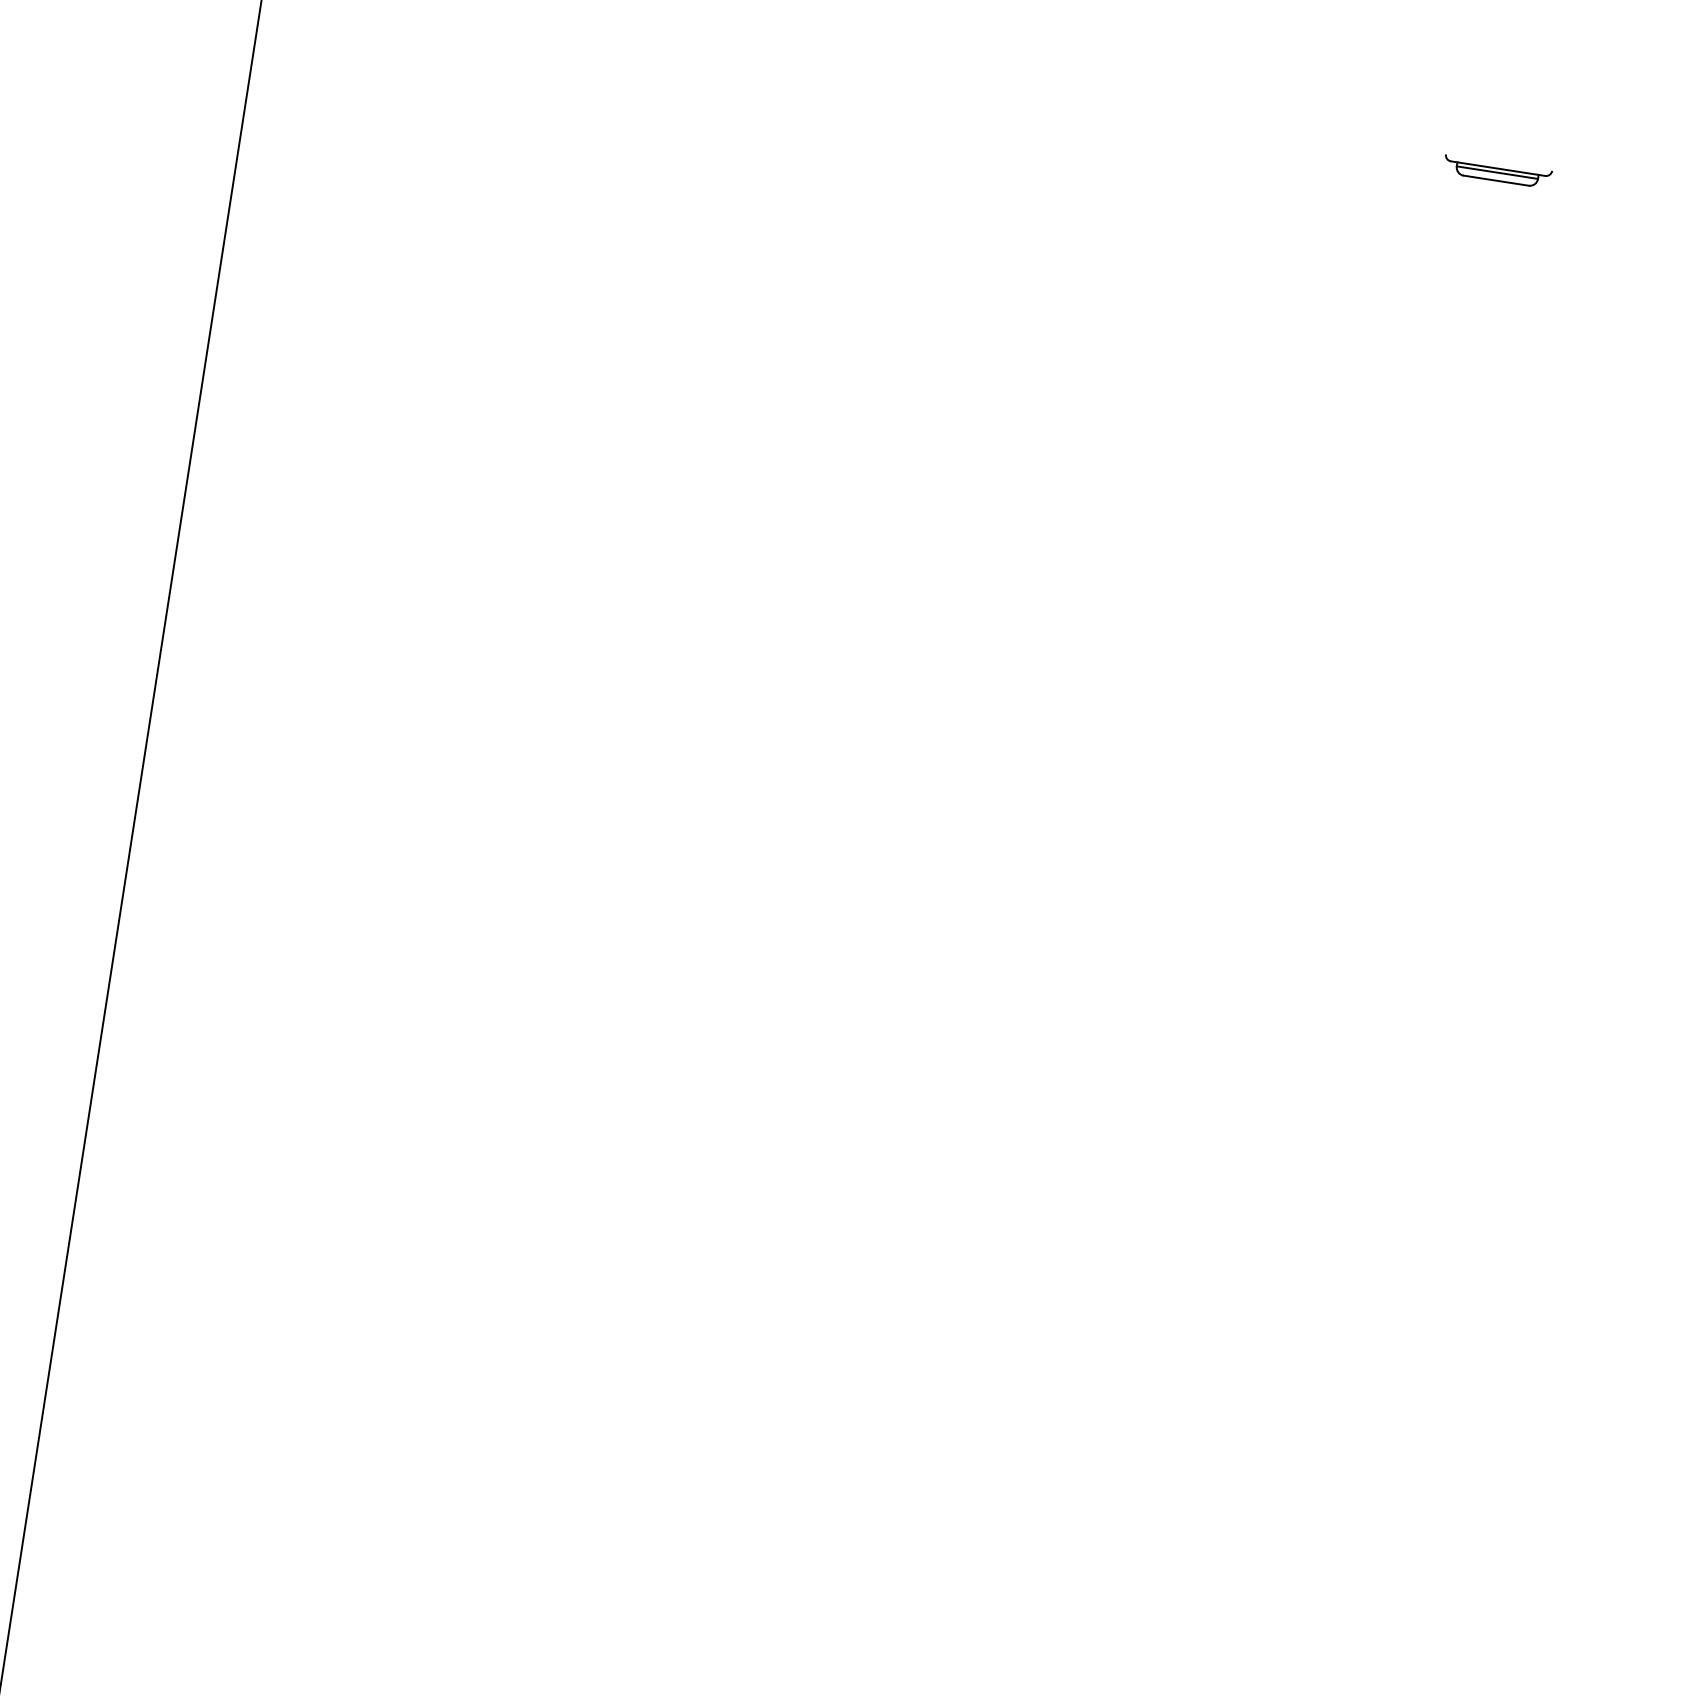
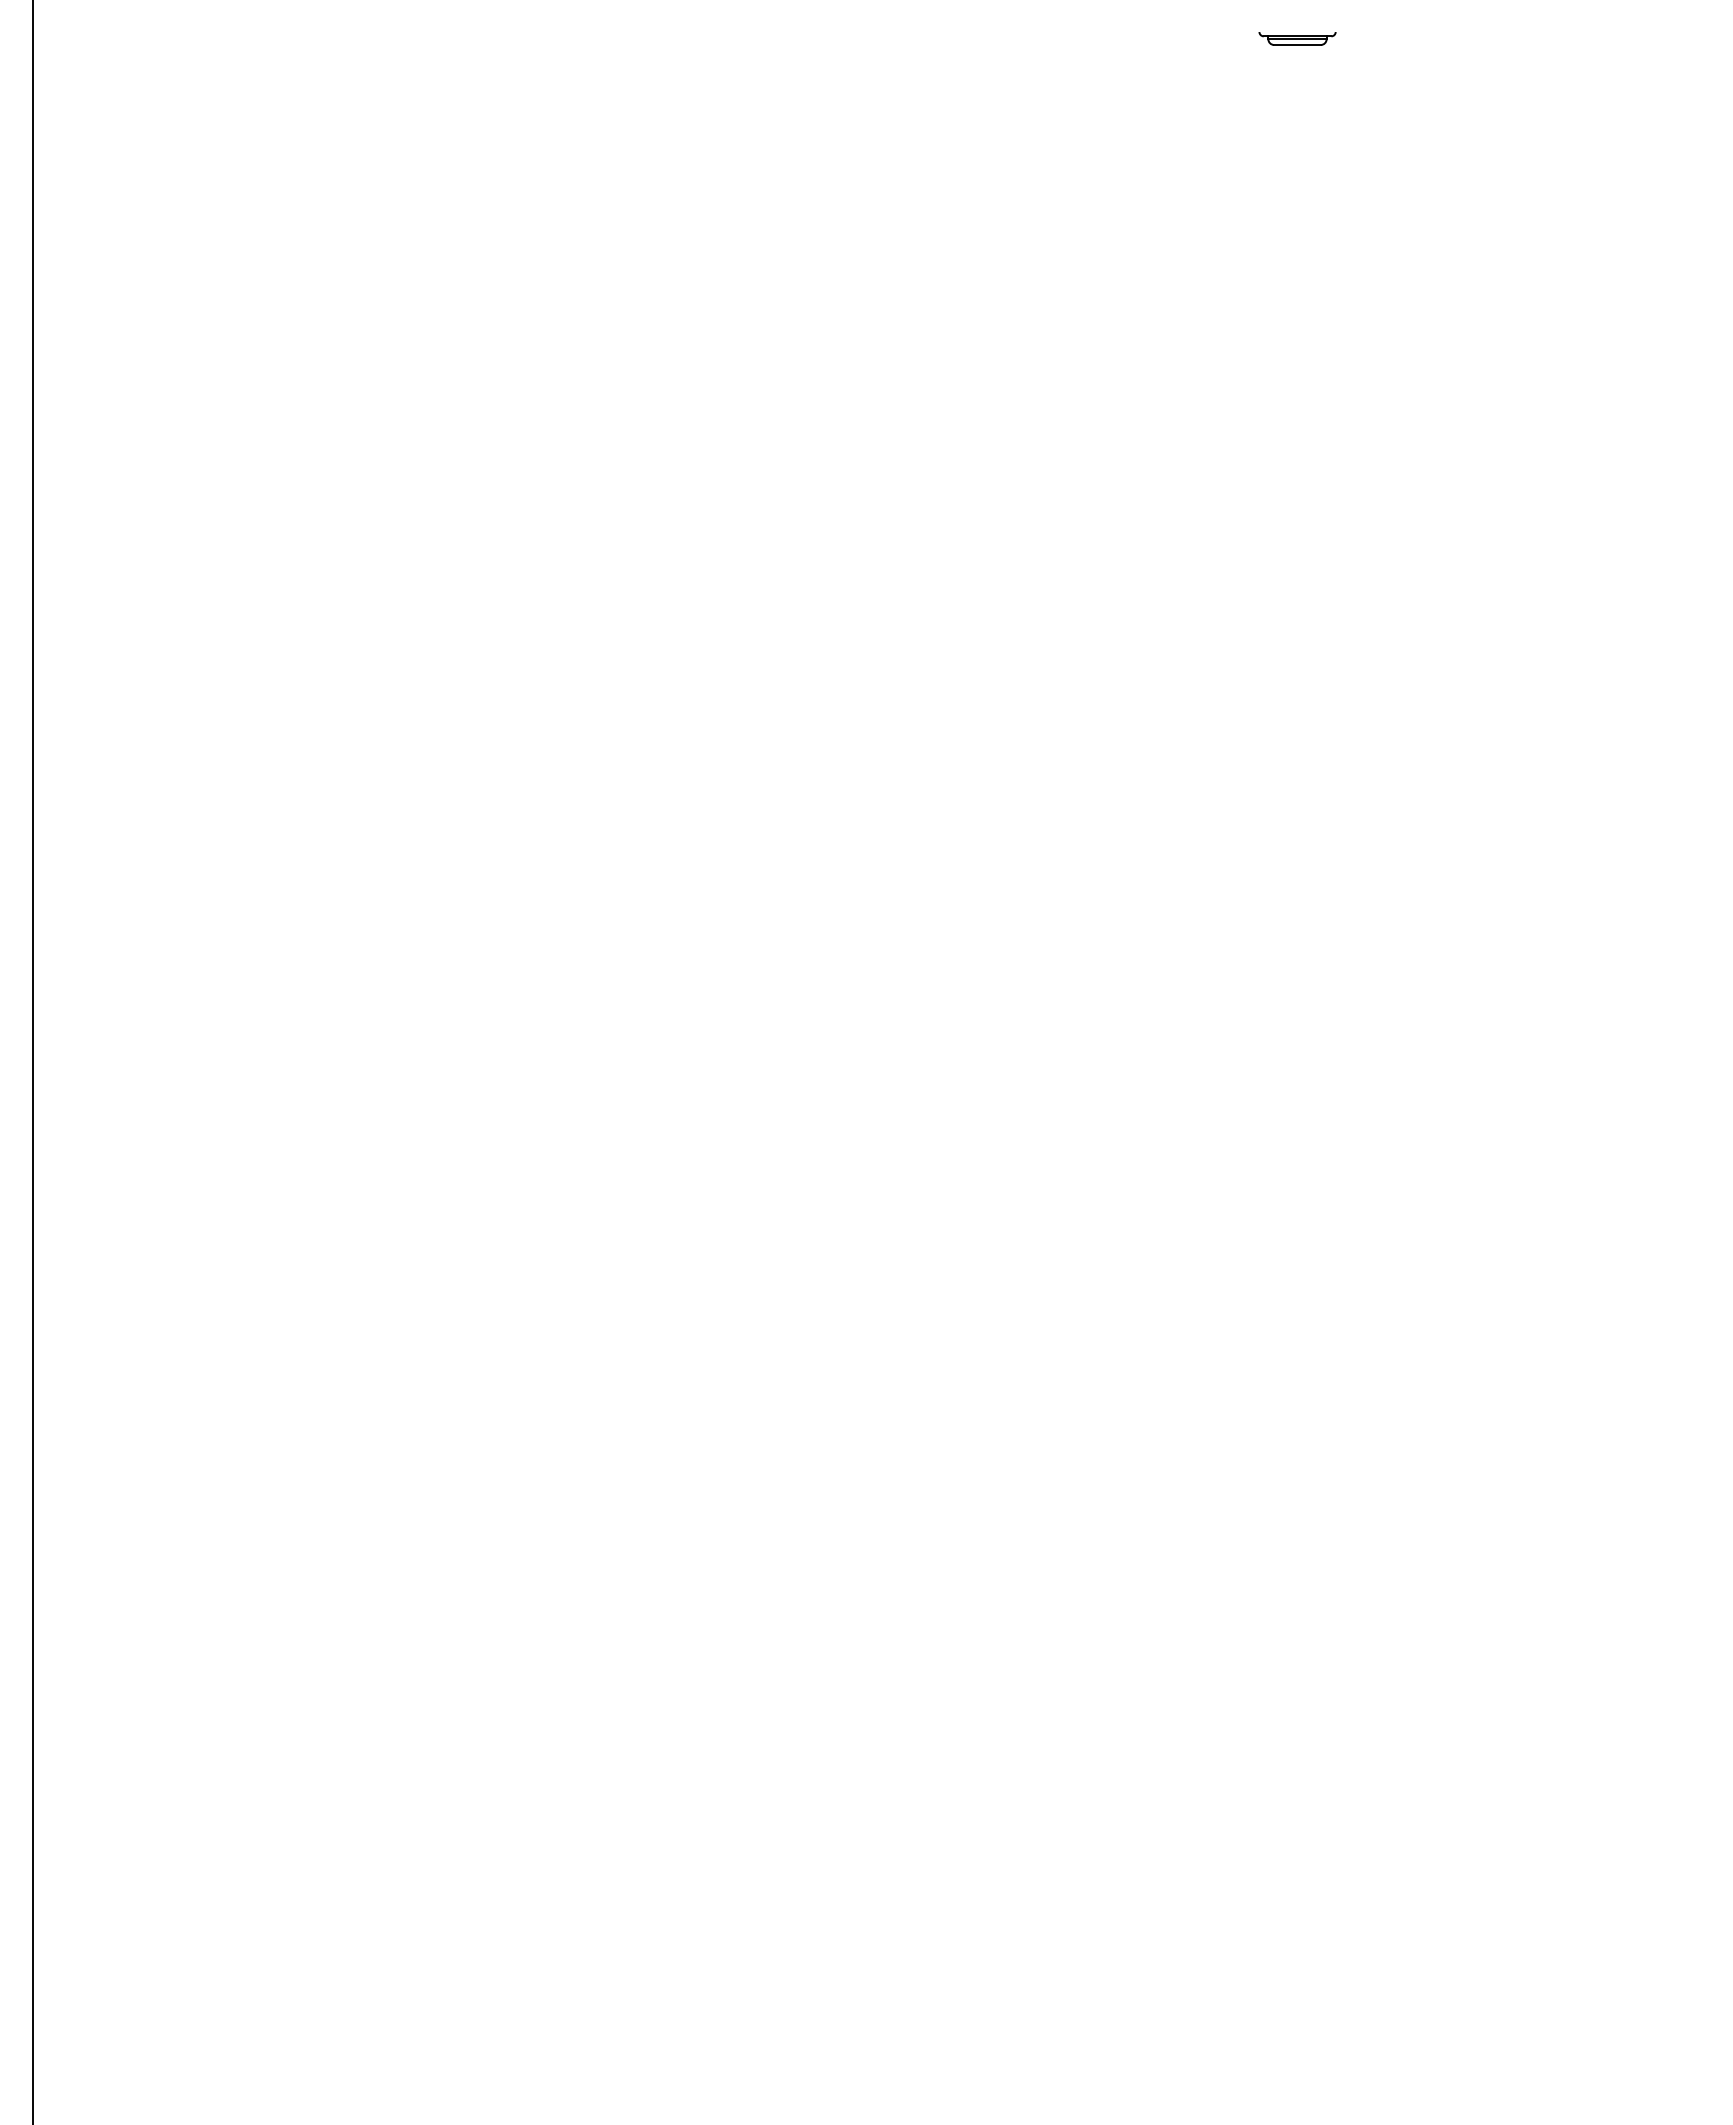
part: (1497, 171) -> (1297, 38), size x0.7

